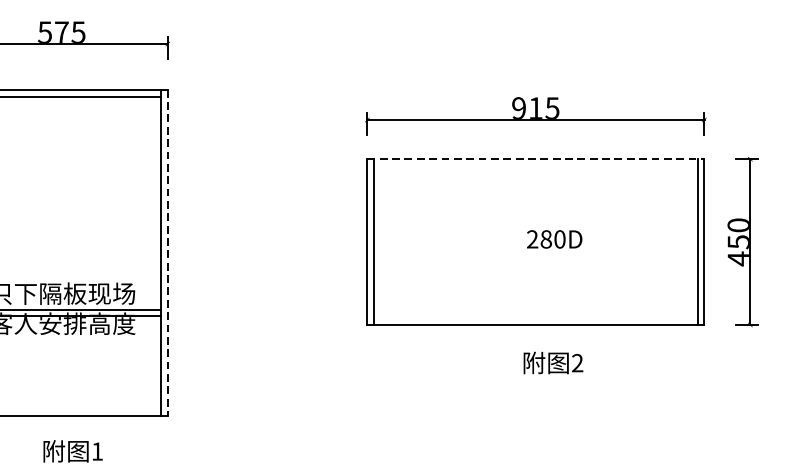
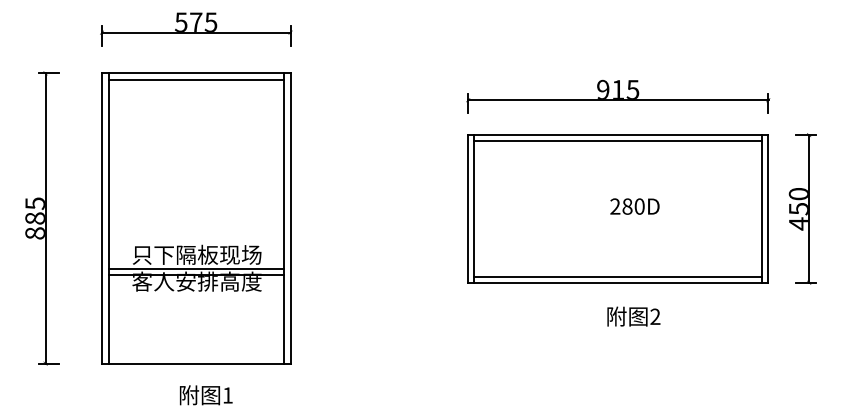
line: (536, 159) -> (618, 135), dashed -> solid
line: (536, 166) -> (618, 141), added
line: (167, 252) -> (290, 218), dashed -> solid
line: (536, 317) -> (618, 276), added

